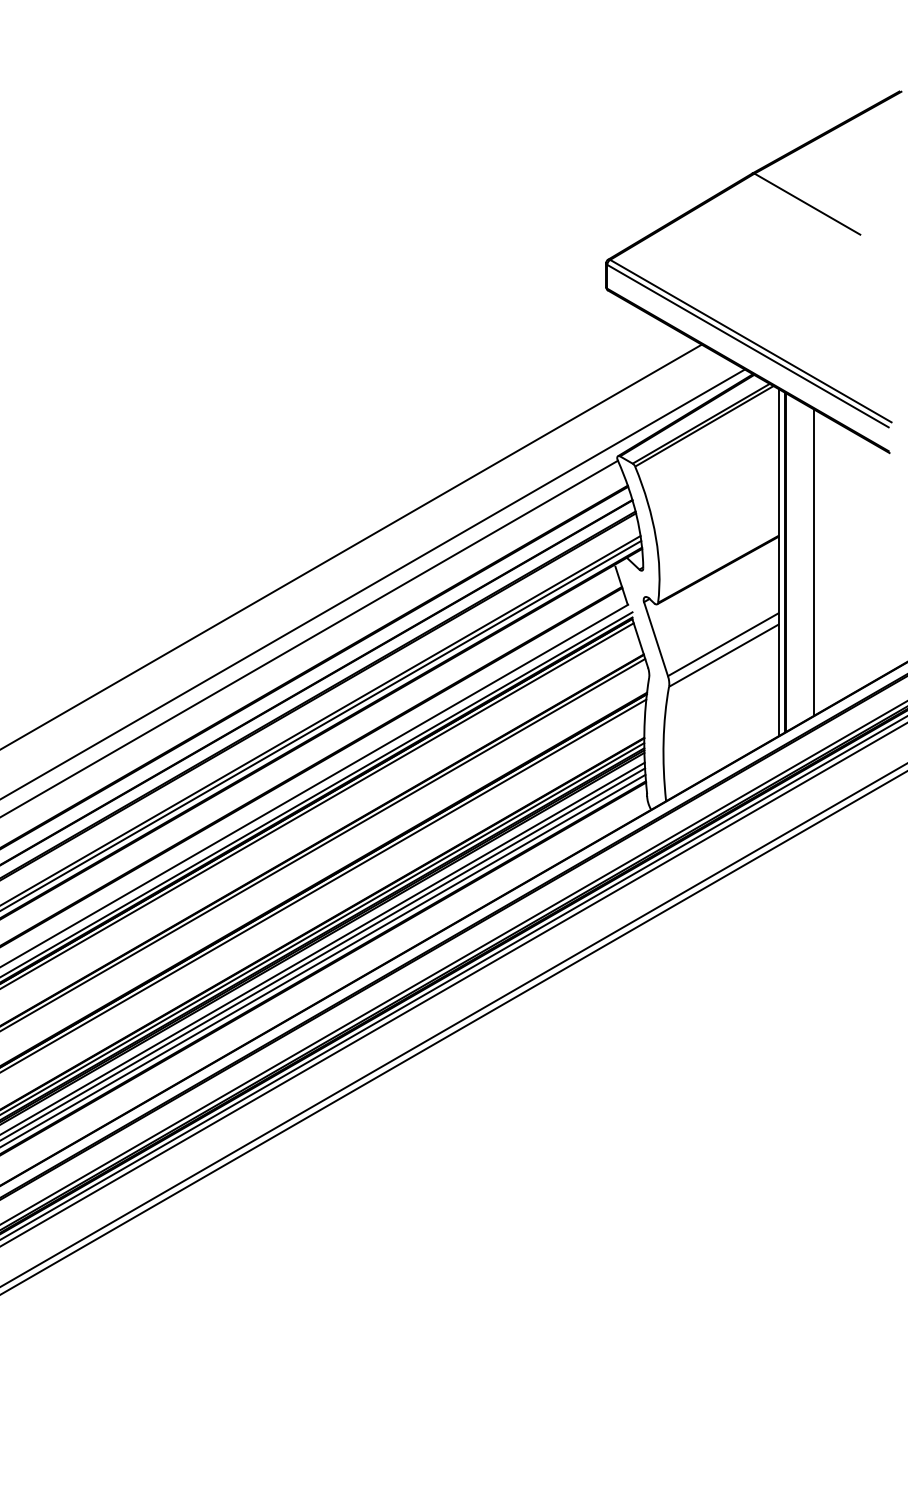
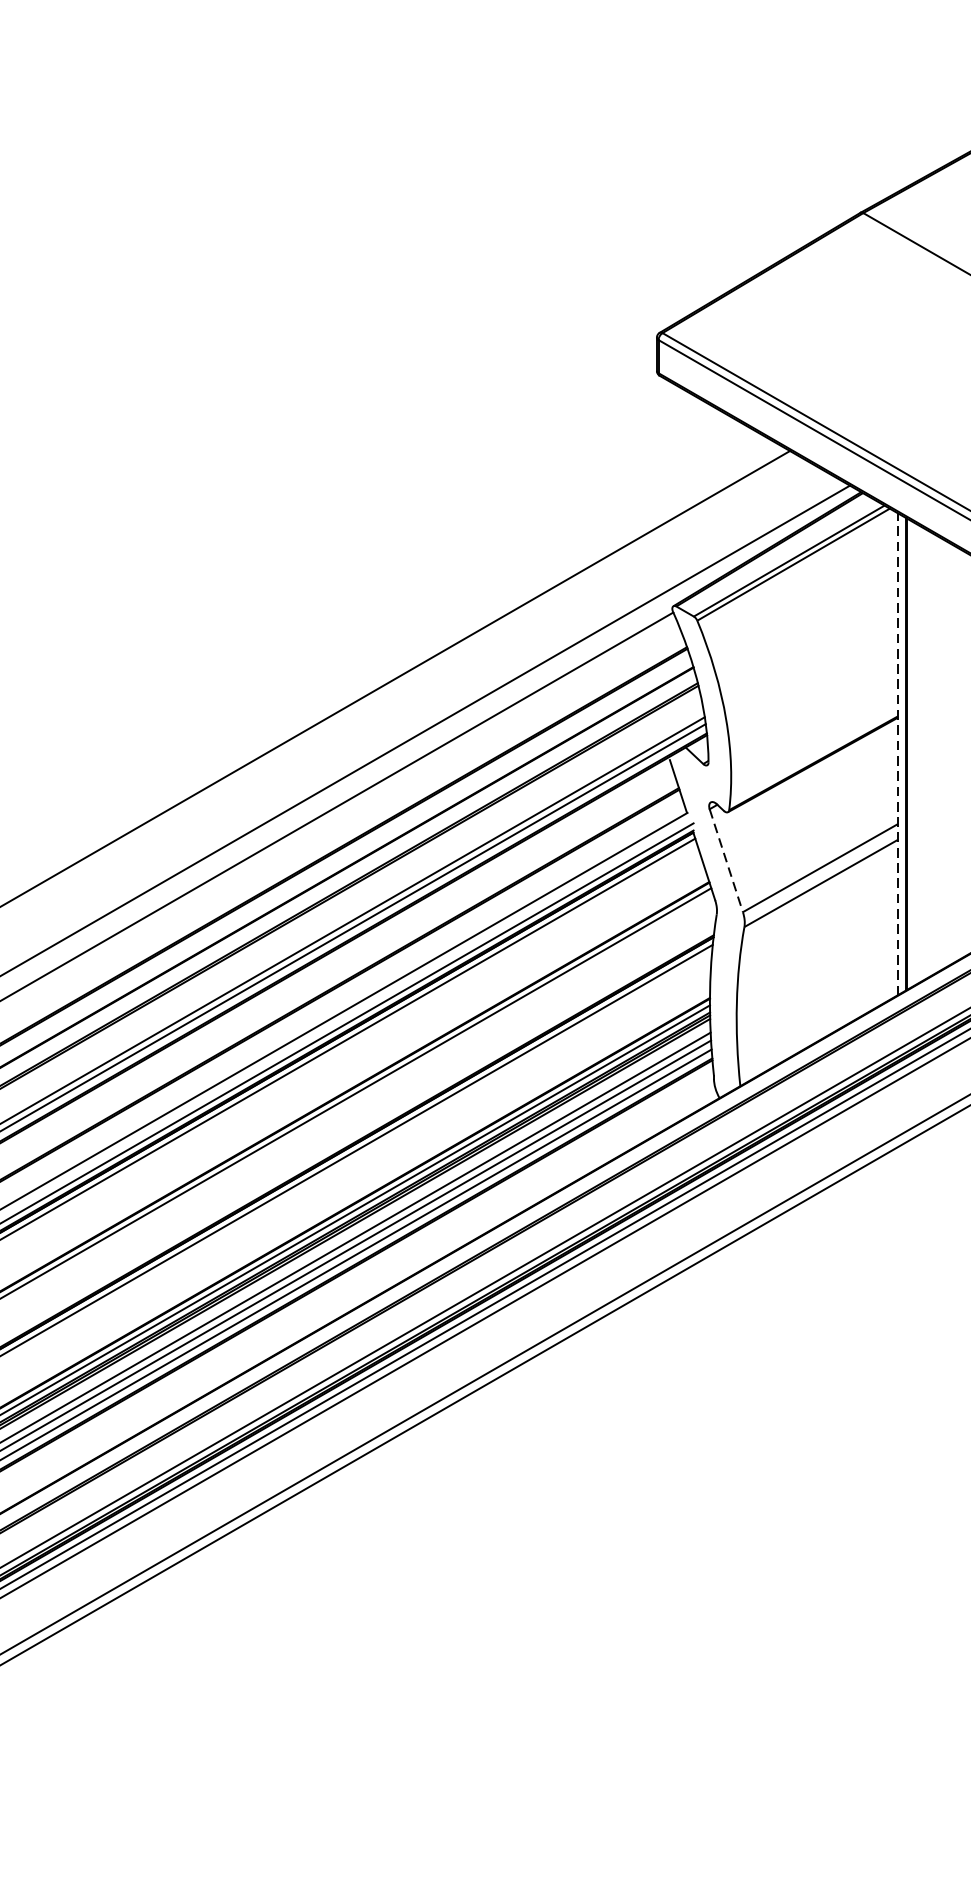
line: (779, 562) -> (898, 754), solid -> dashed
line: (814, 562) -> (946, 754), removed
line: (656, 639) -> (726, 861), solid -> dashed

